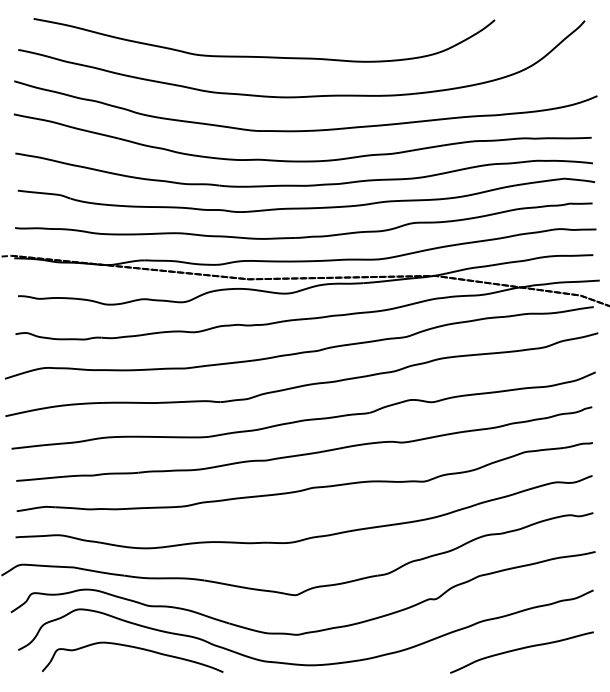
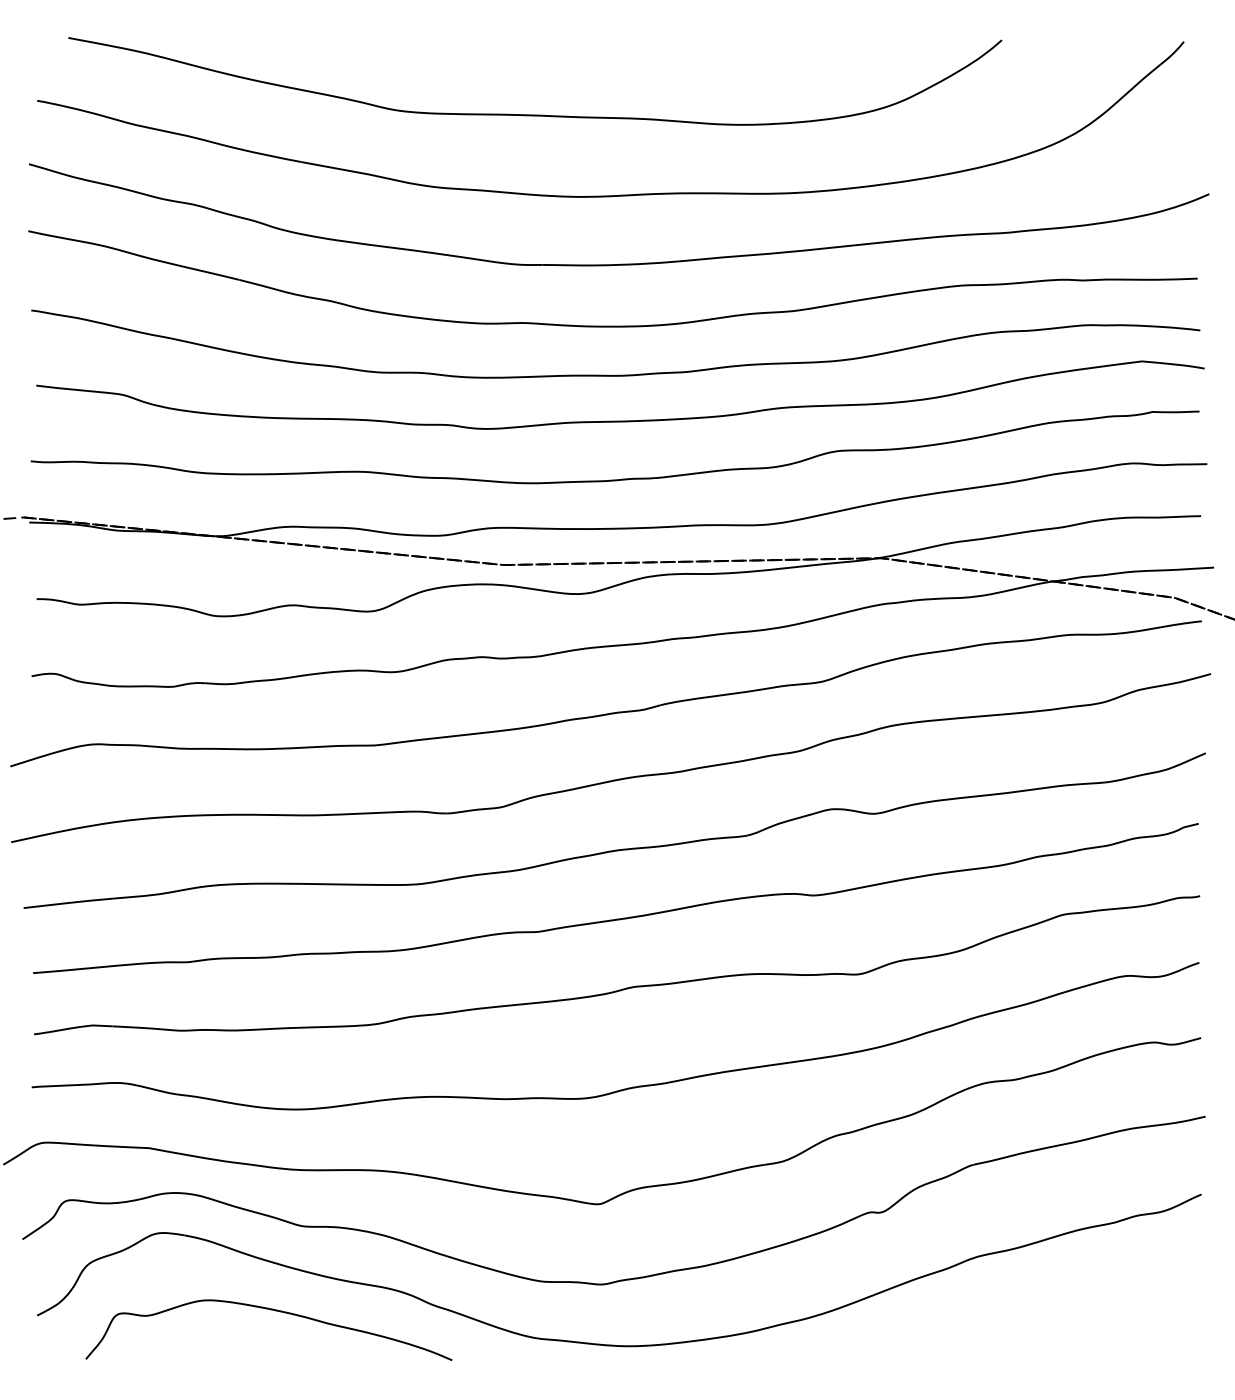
curve: (521, 649) -> (1055, 1314), removed

